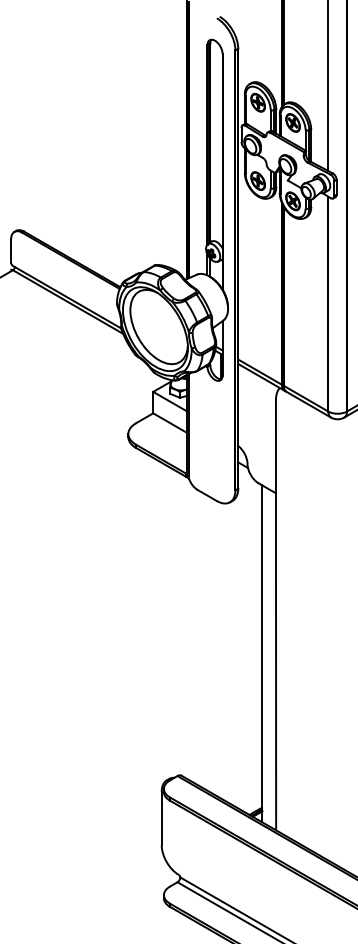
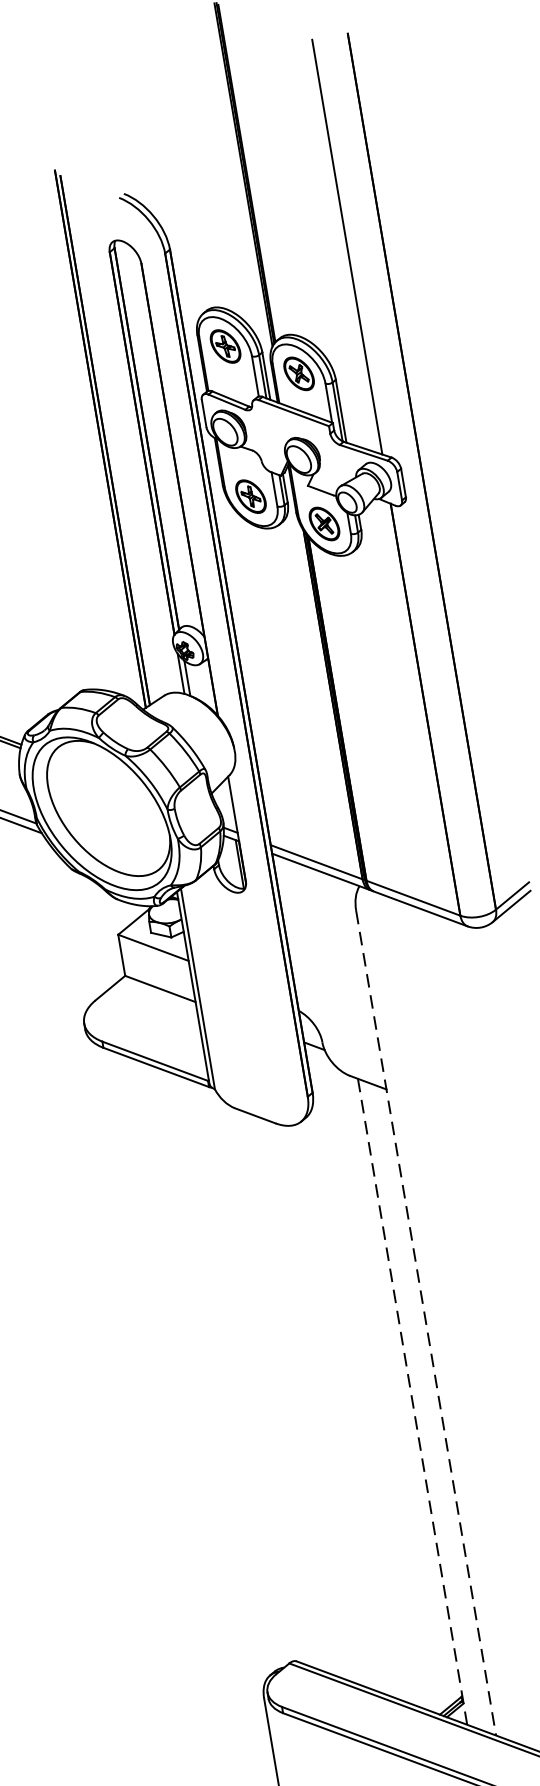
line: (276, 615) -> (427, 1323), solid -> dashed
line: (262, 654) -> (412, 1402), solid -> dashed

